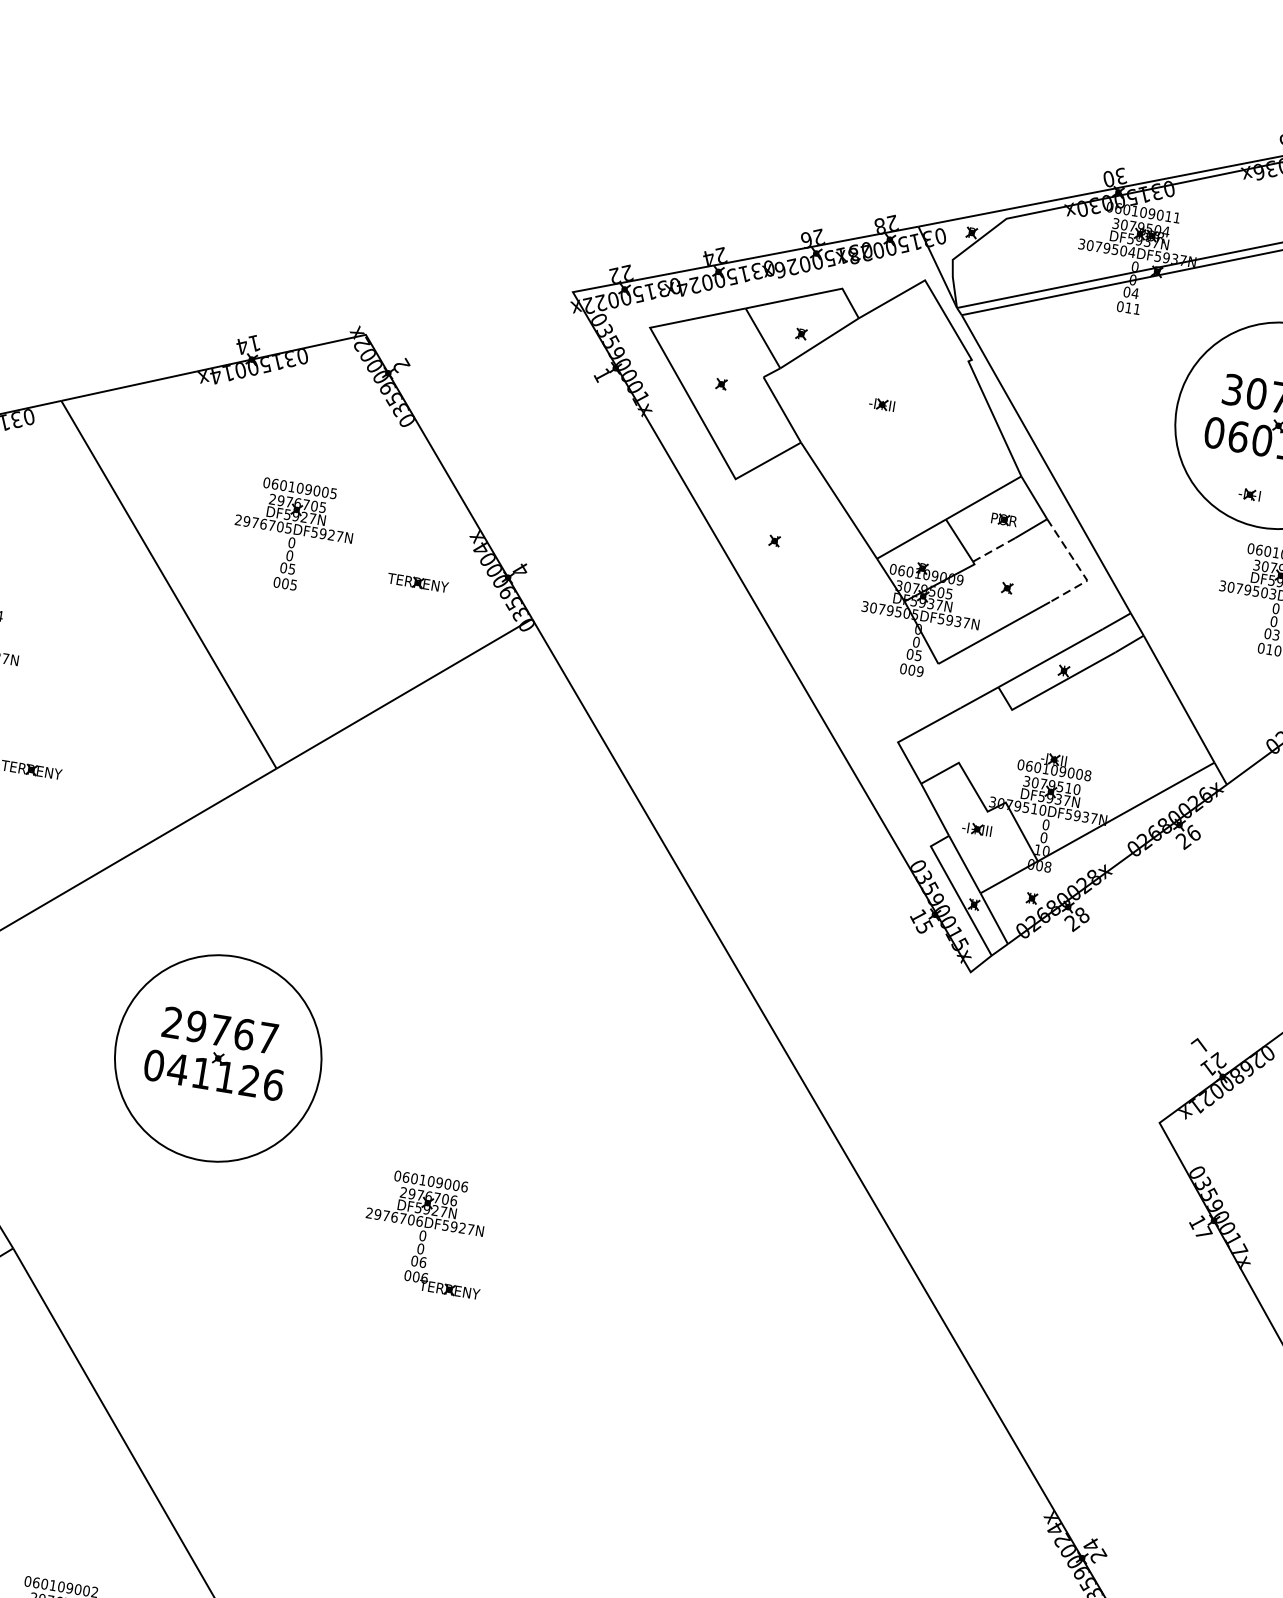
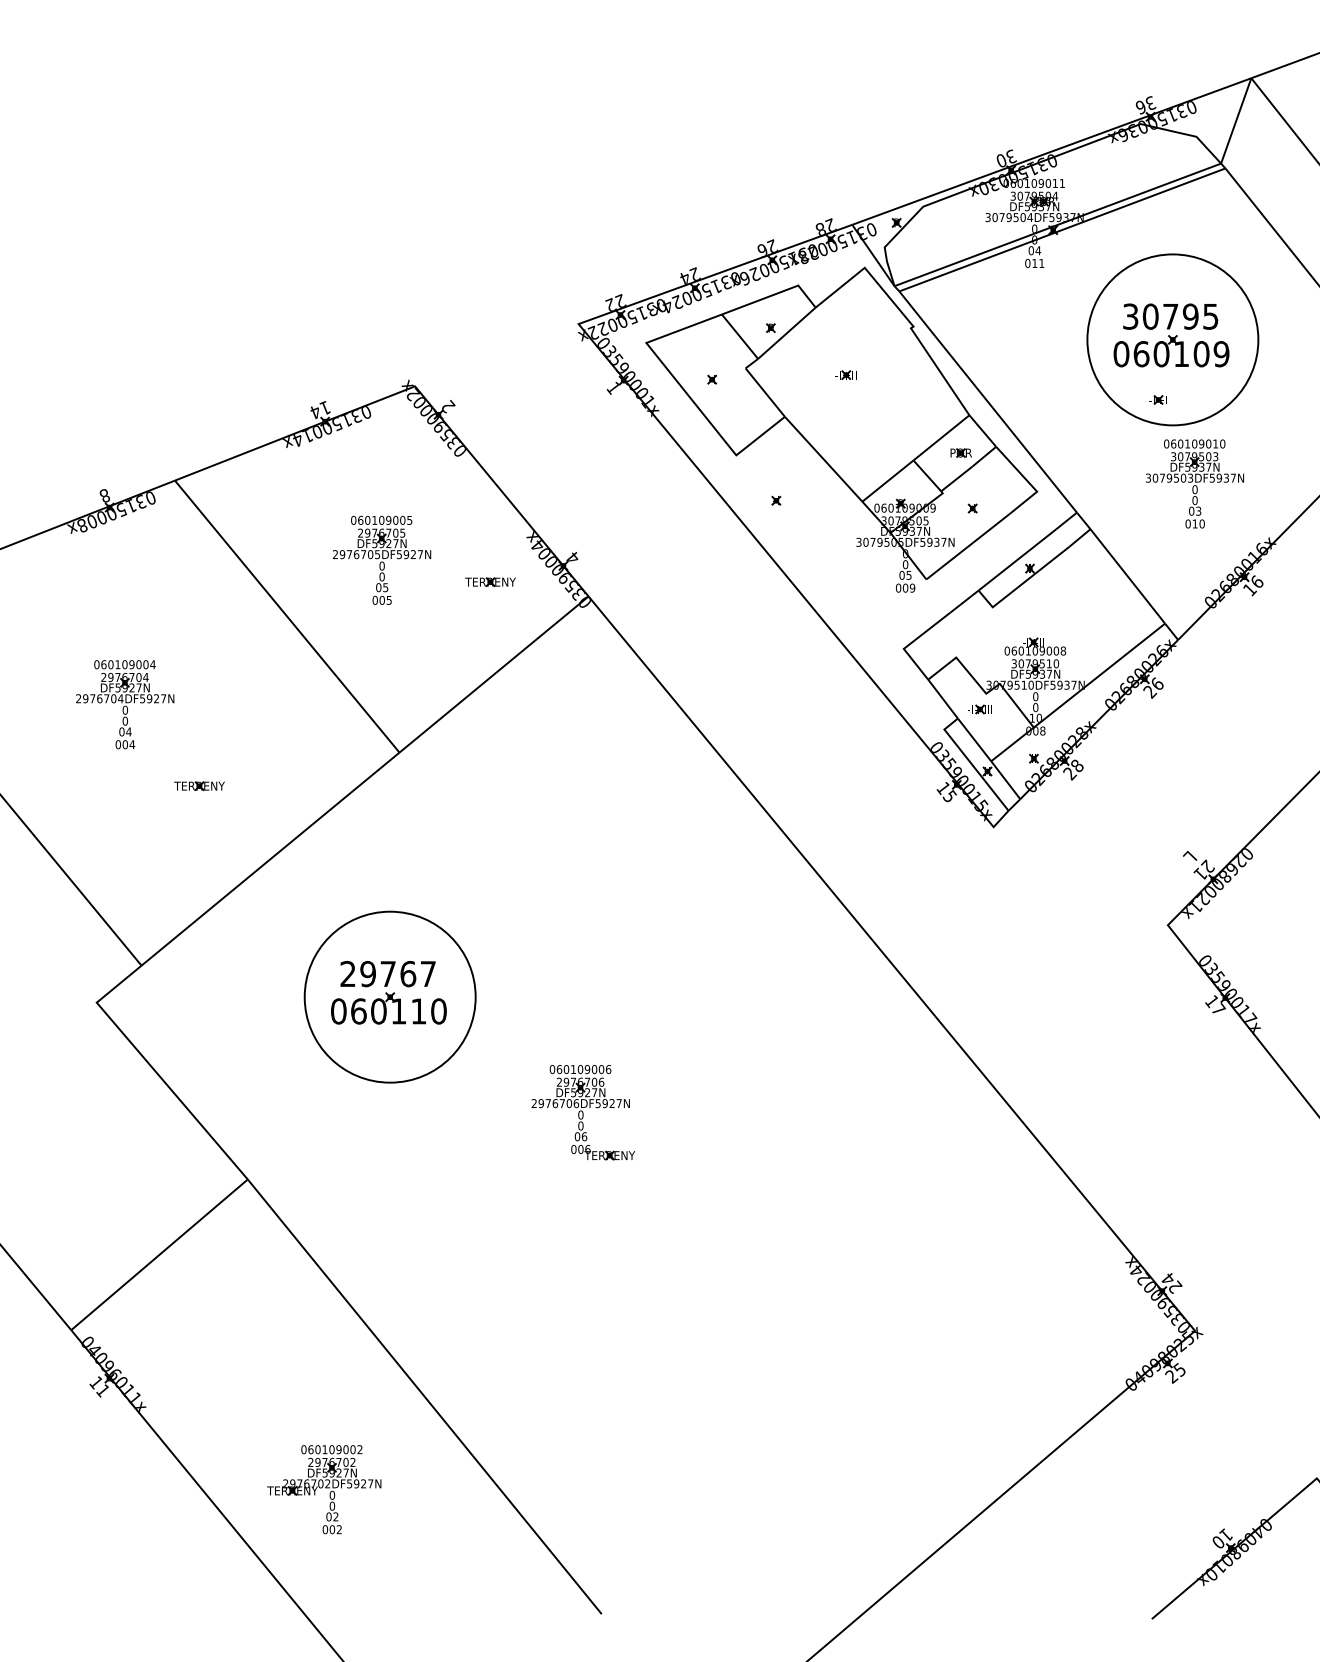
line: (993, 549) -> (956, 478), dashed -> solid
line: (1080, 568) -> (1029, 482), dashed -> solid
text: (225, 1077) -> (398, 1011), 041126 -> 060110

